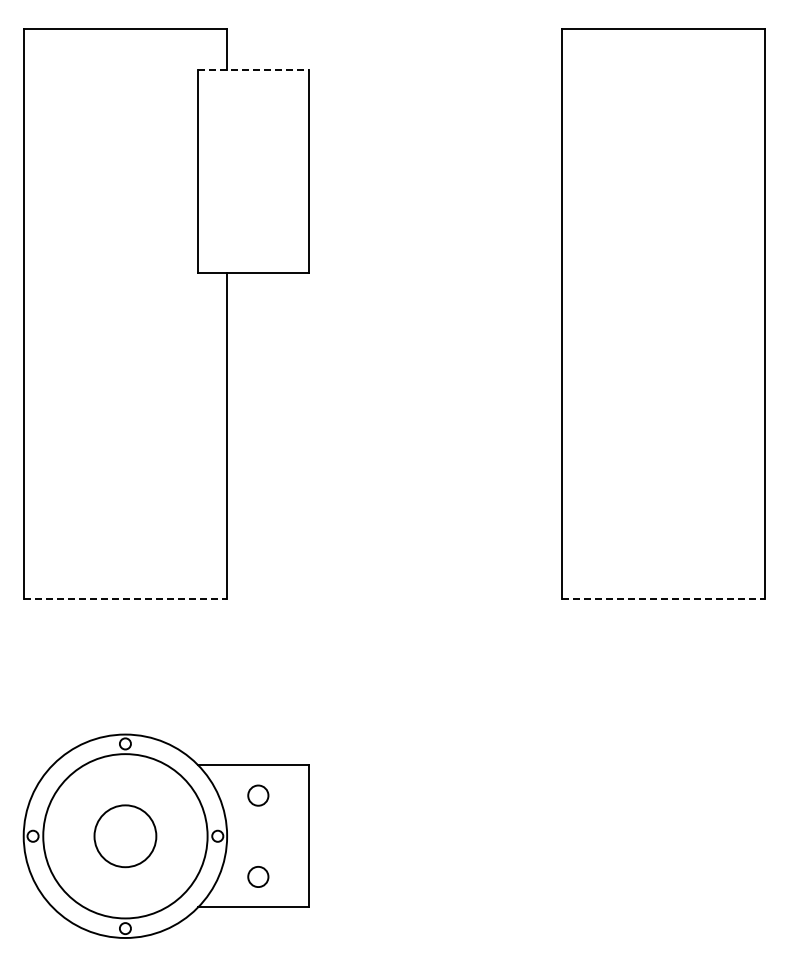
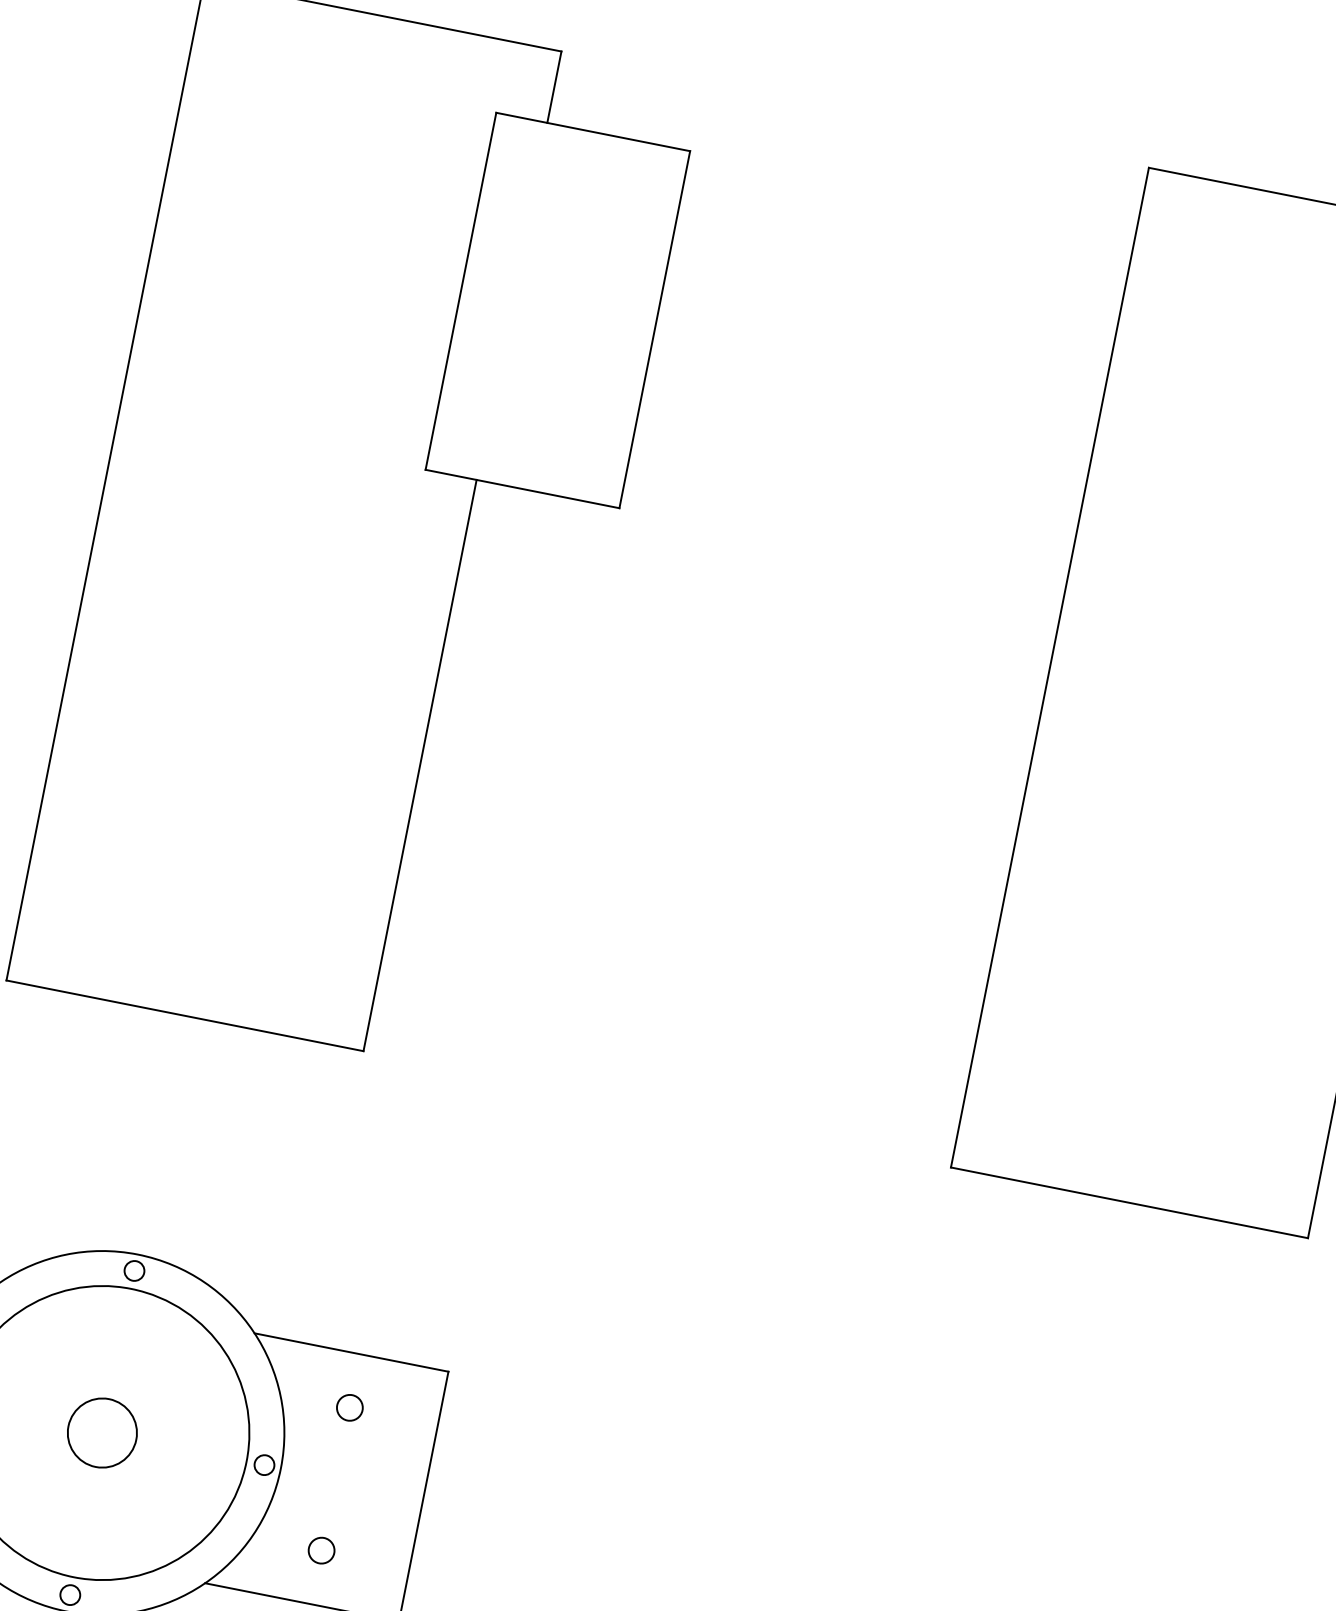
line: (253, 69) -> (593, 131), dashed -> solid
line: (125, 598) -> (185, 1015), dashed -> solid
line: (663, 598) -> (1129, 1202), dashed -> solid
circle: (258, 795) -> (350, 1407), size x0.71
circle: (125, 835) -> (102, 1431), size x0.62
circle: (258, 876) -> (321, 1549), size x0.71

